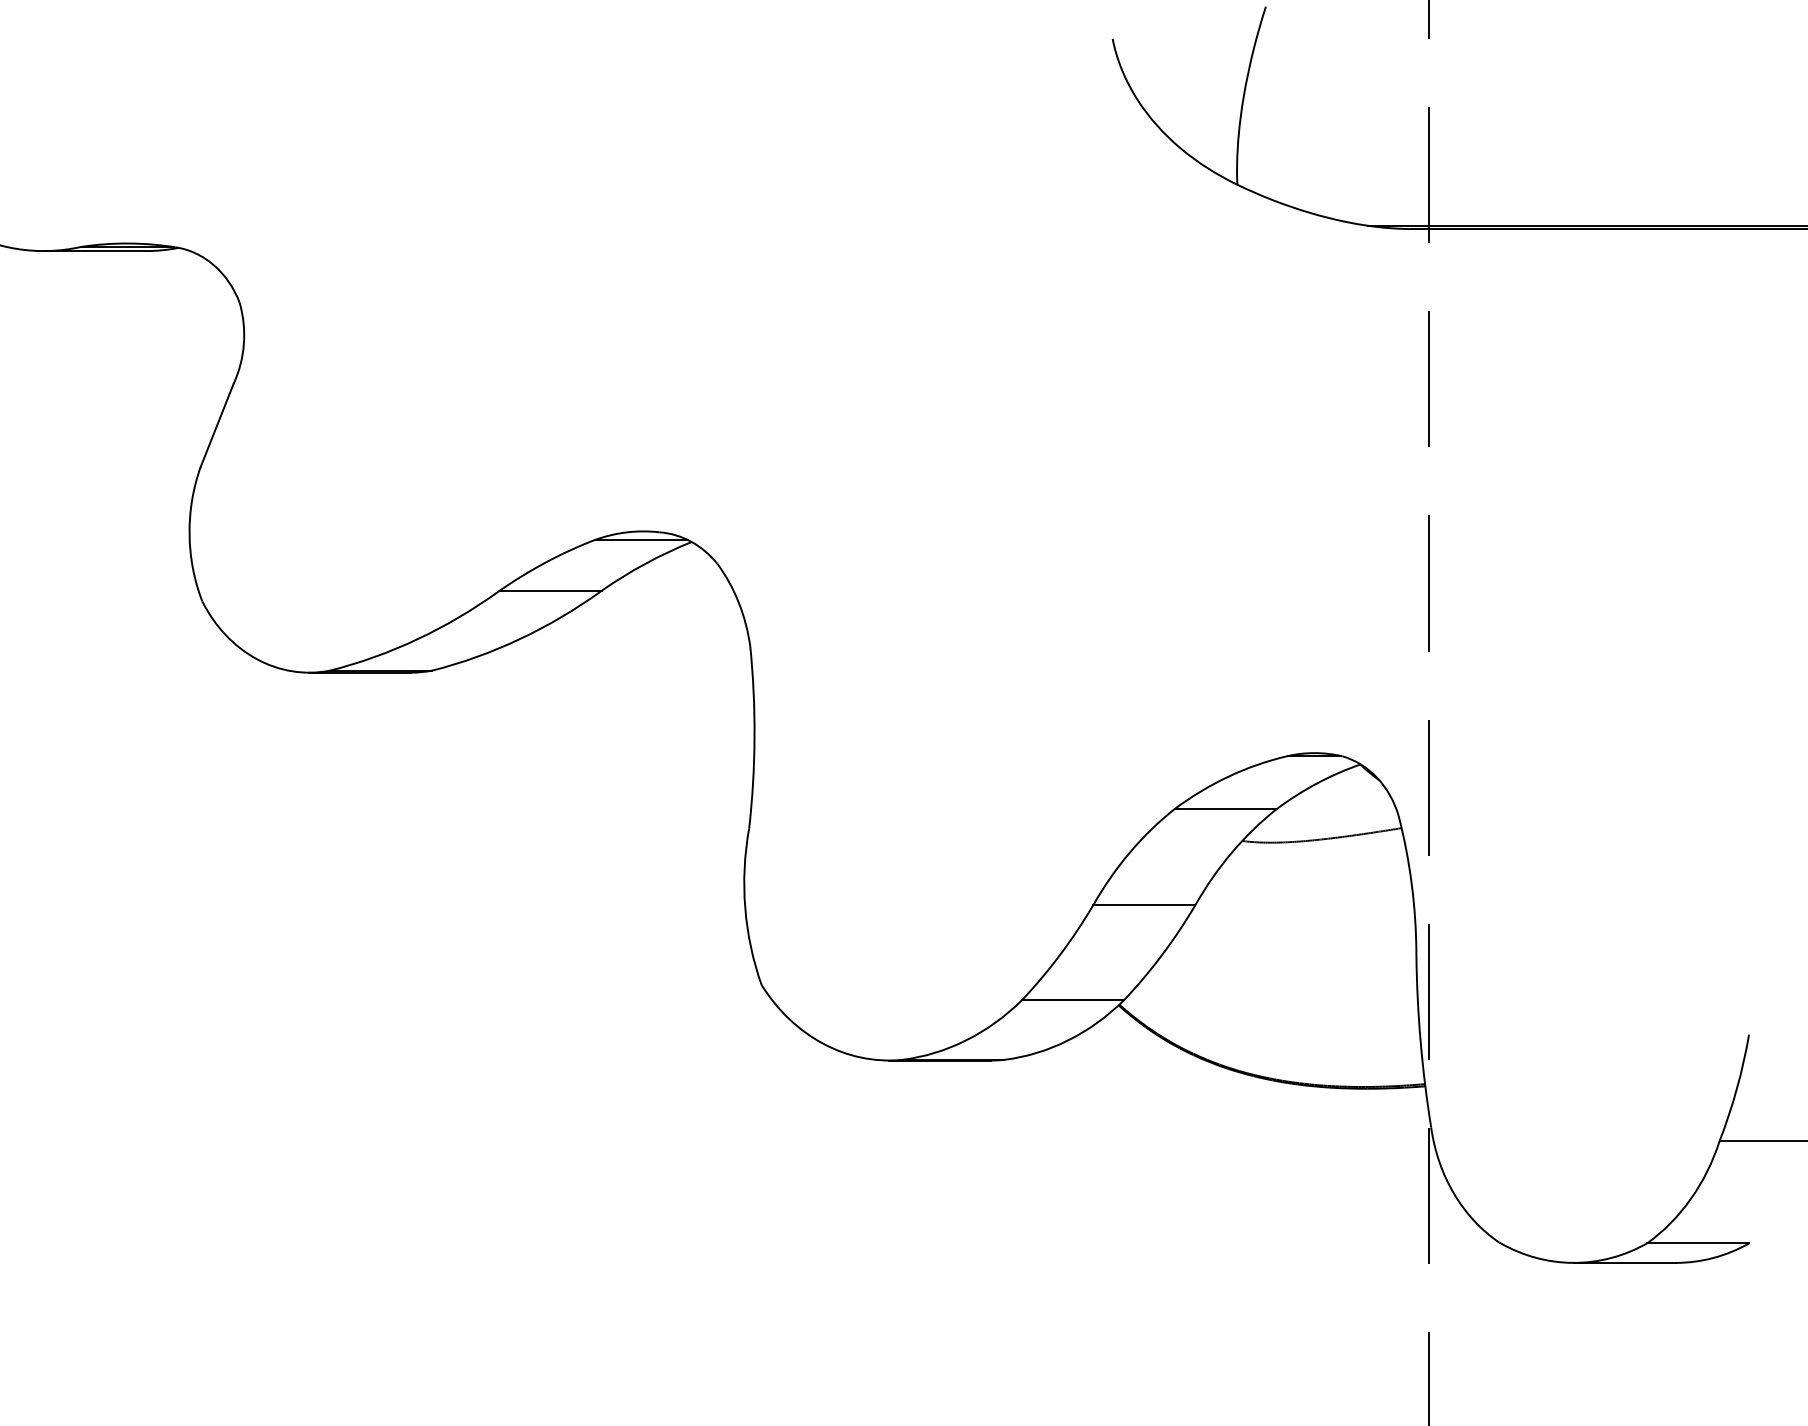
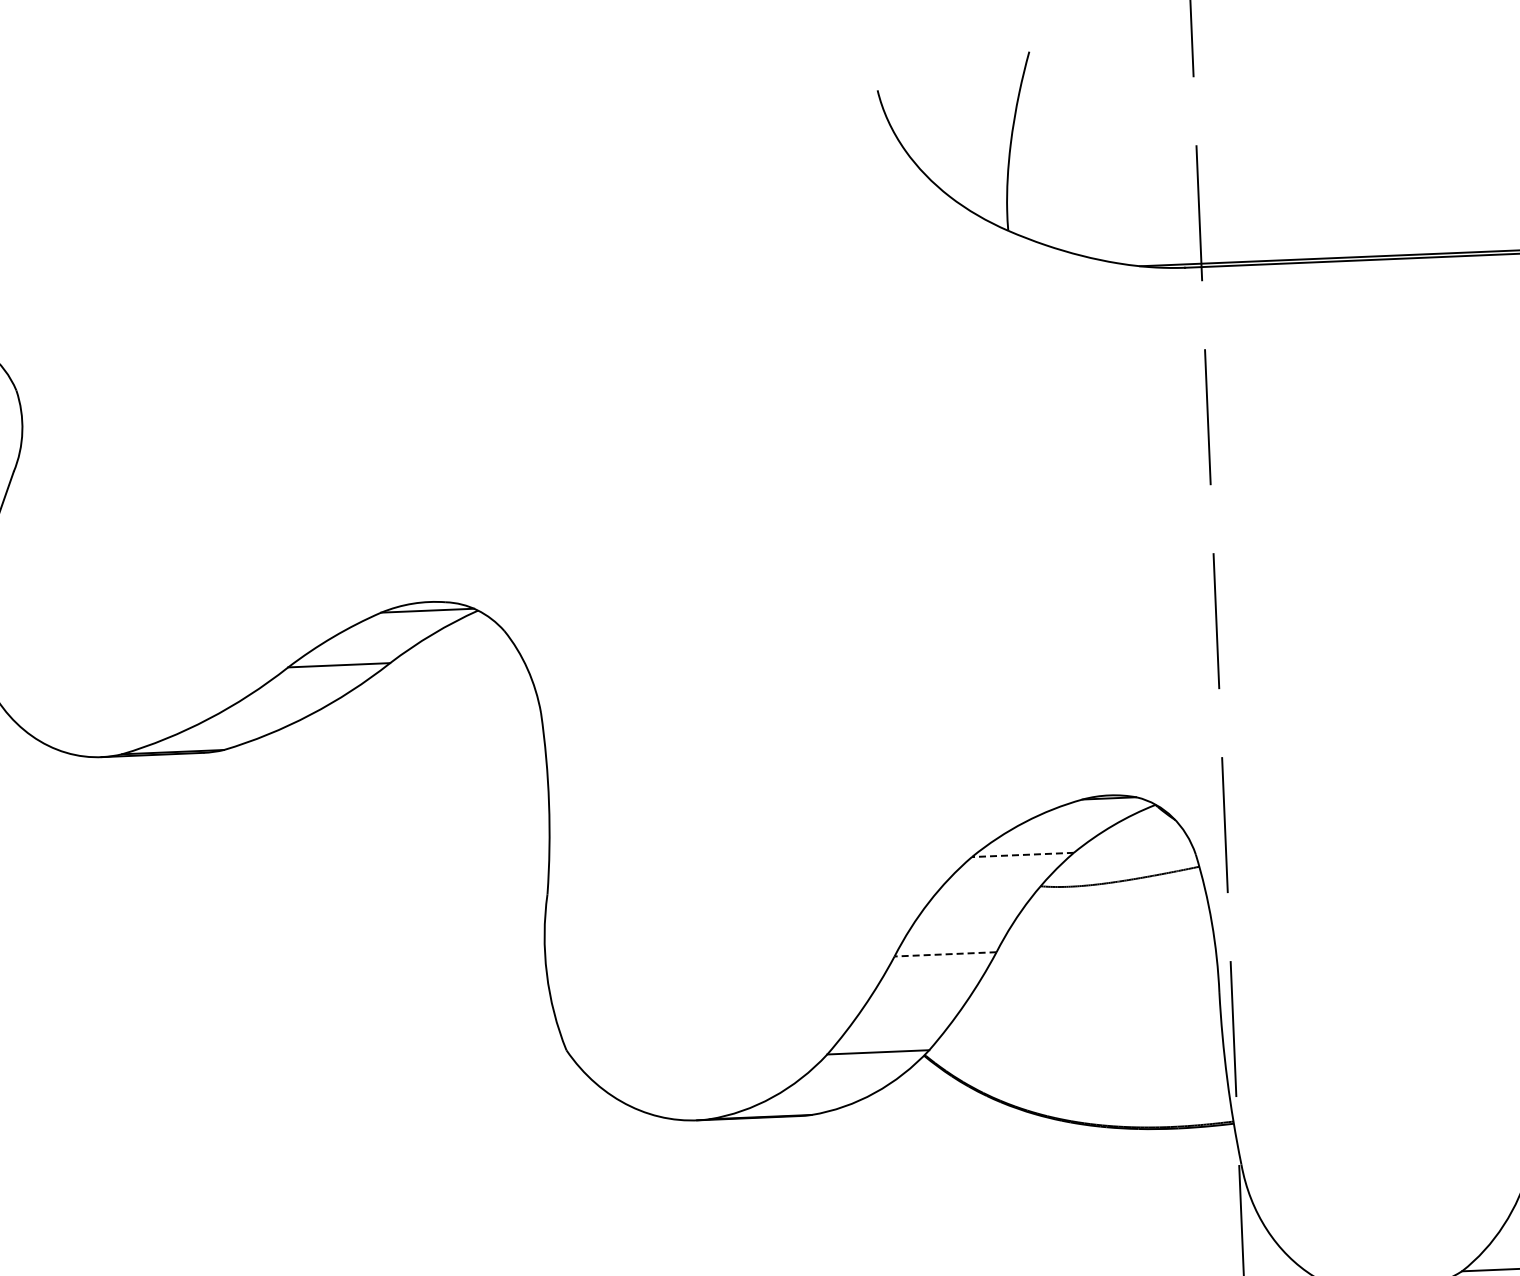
line: (1225, 808) -> (1022, 854), solid -> dashed
line: (1143, 905) -> (944, 954), solid -> dashed

